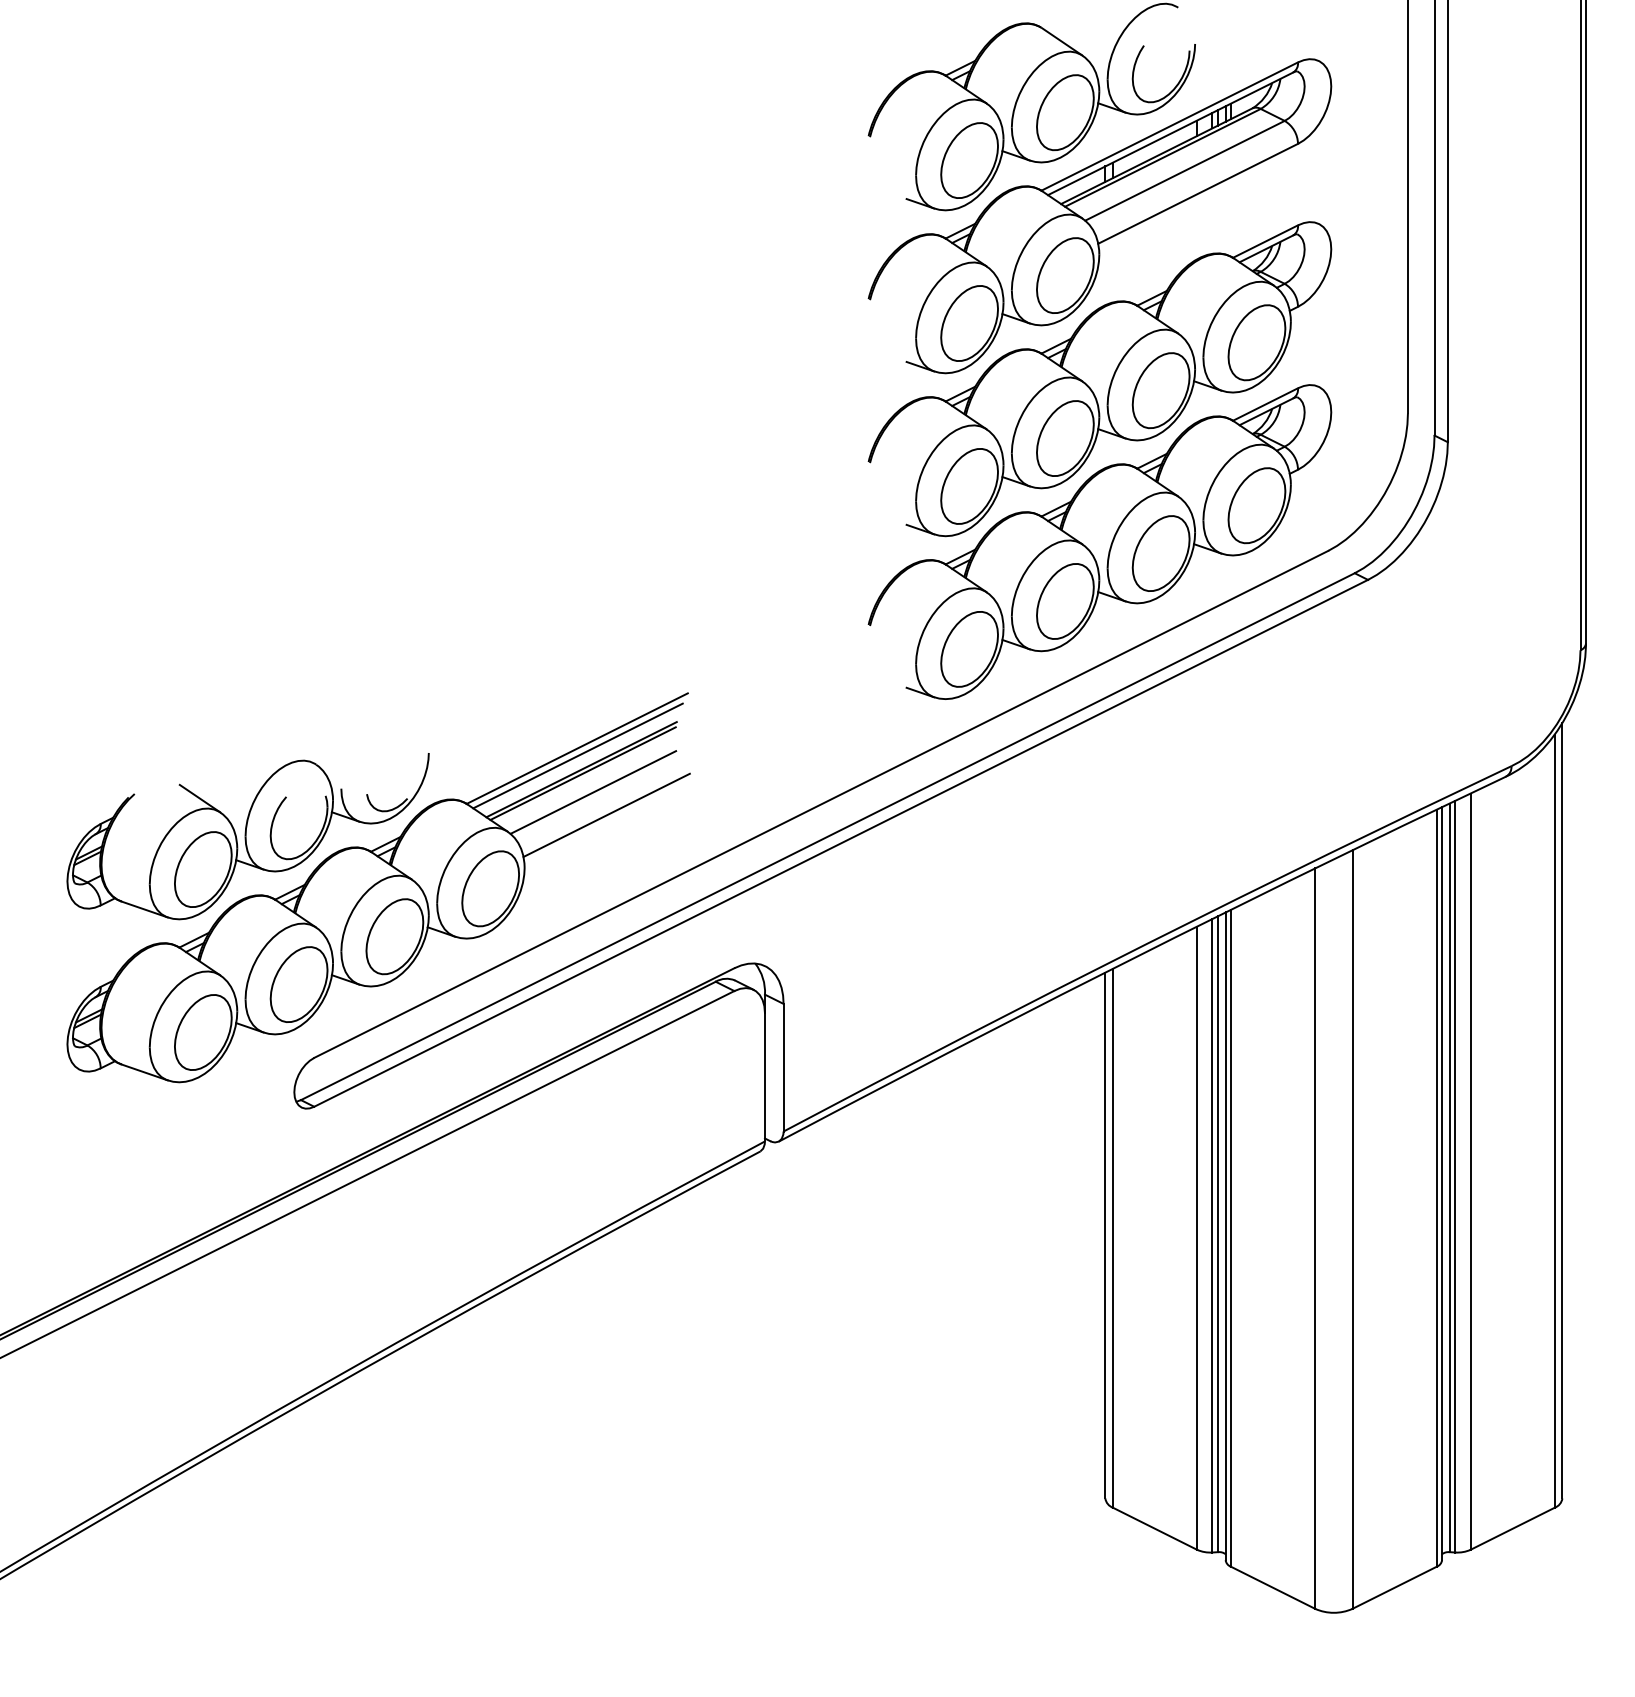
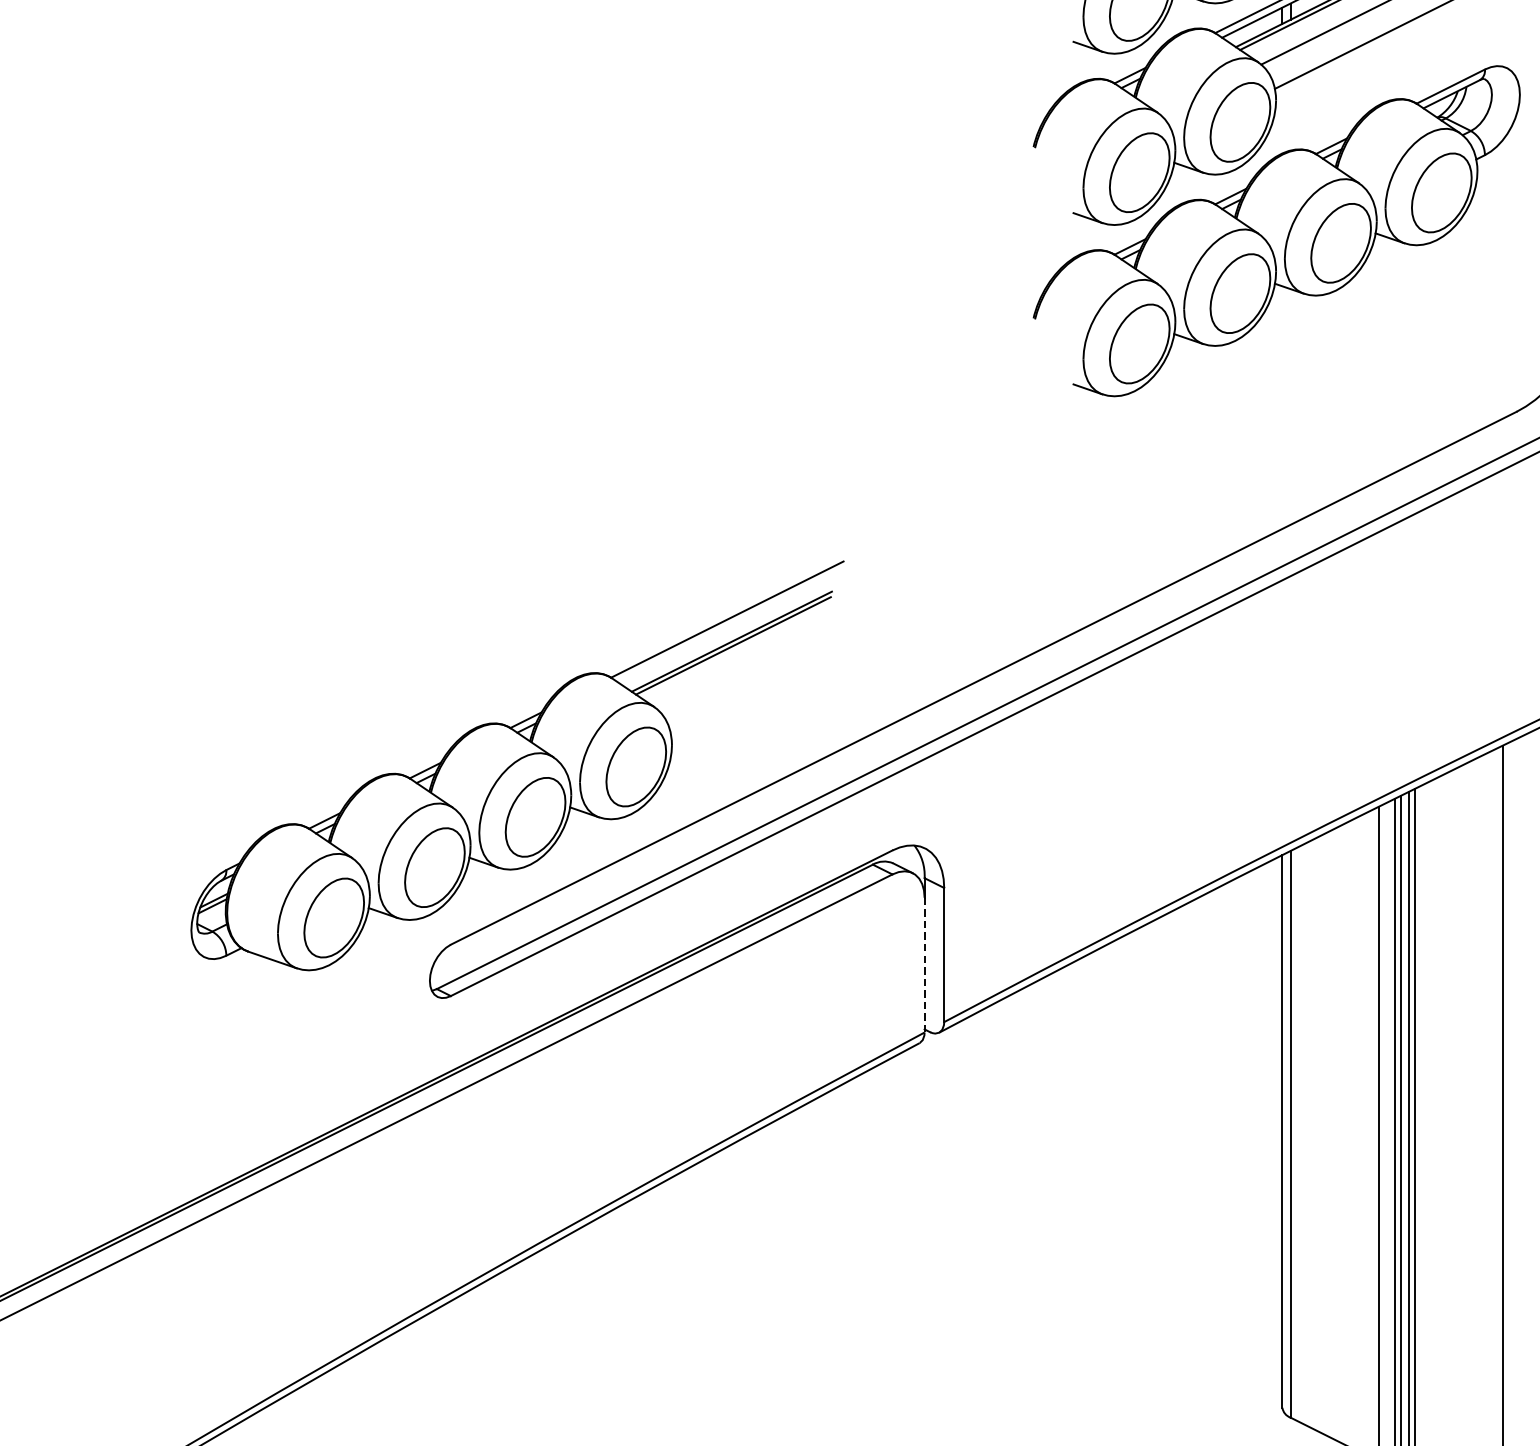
part: (1099, 541) -> (1276, 401), removed
line: (577, 755) -> (727, 626), removed
line: (593, 792) -> (744, 665), removed
line: (606, 815) -> (758, 689), removed
part: (247, 836) -> (380, 711), removed
line: (764, 1077) -> (924, 965), solid -> dashed

